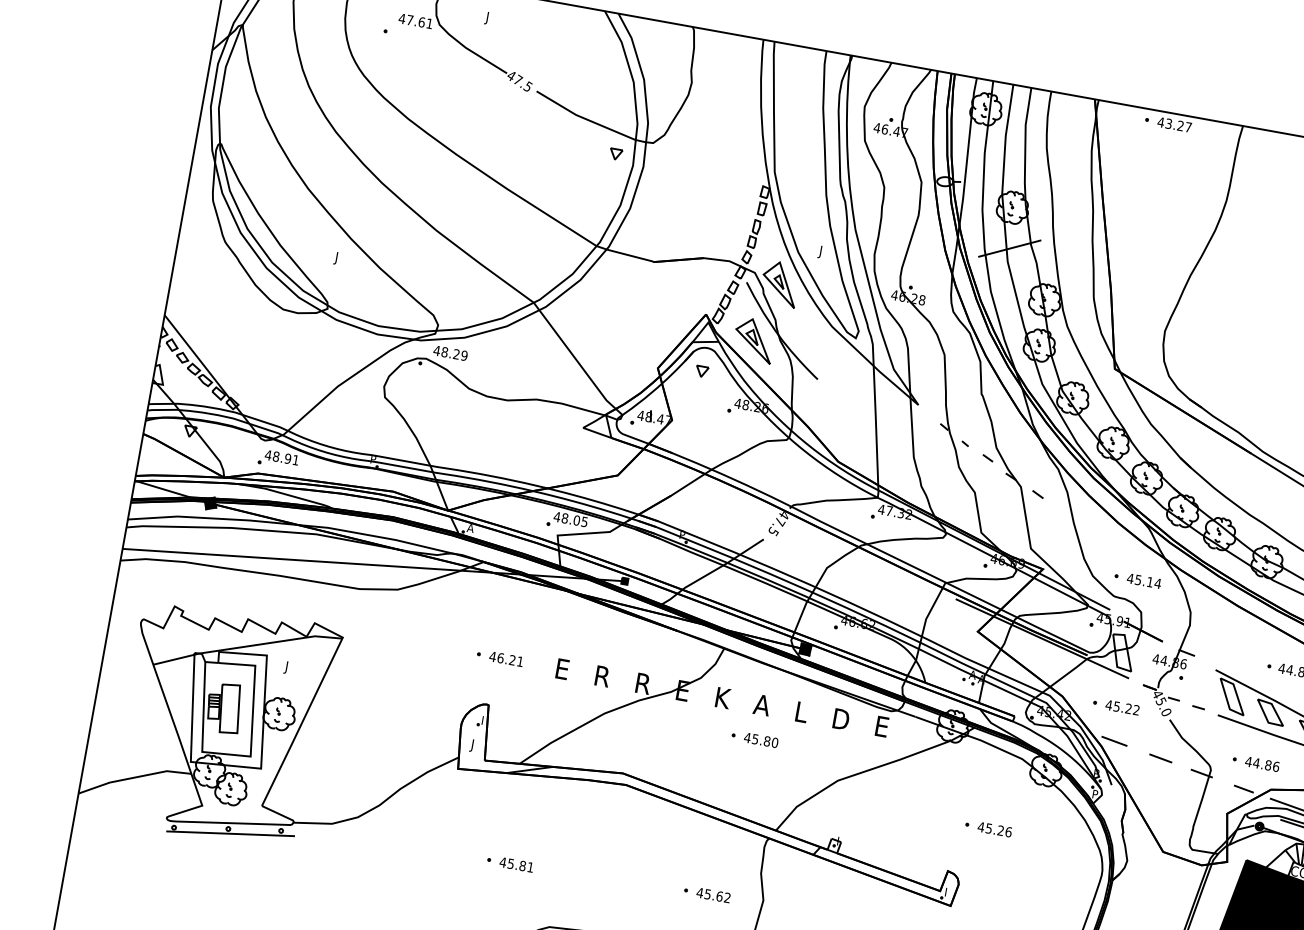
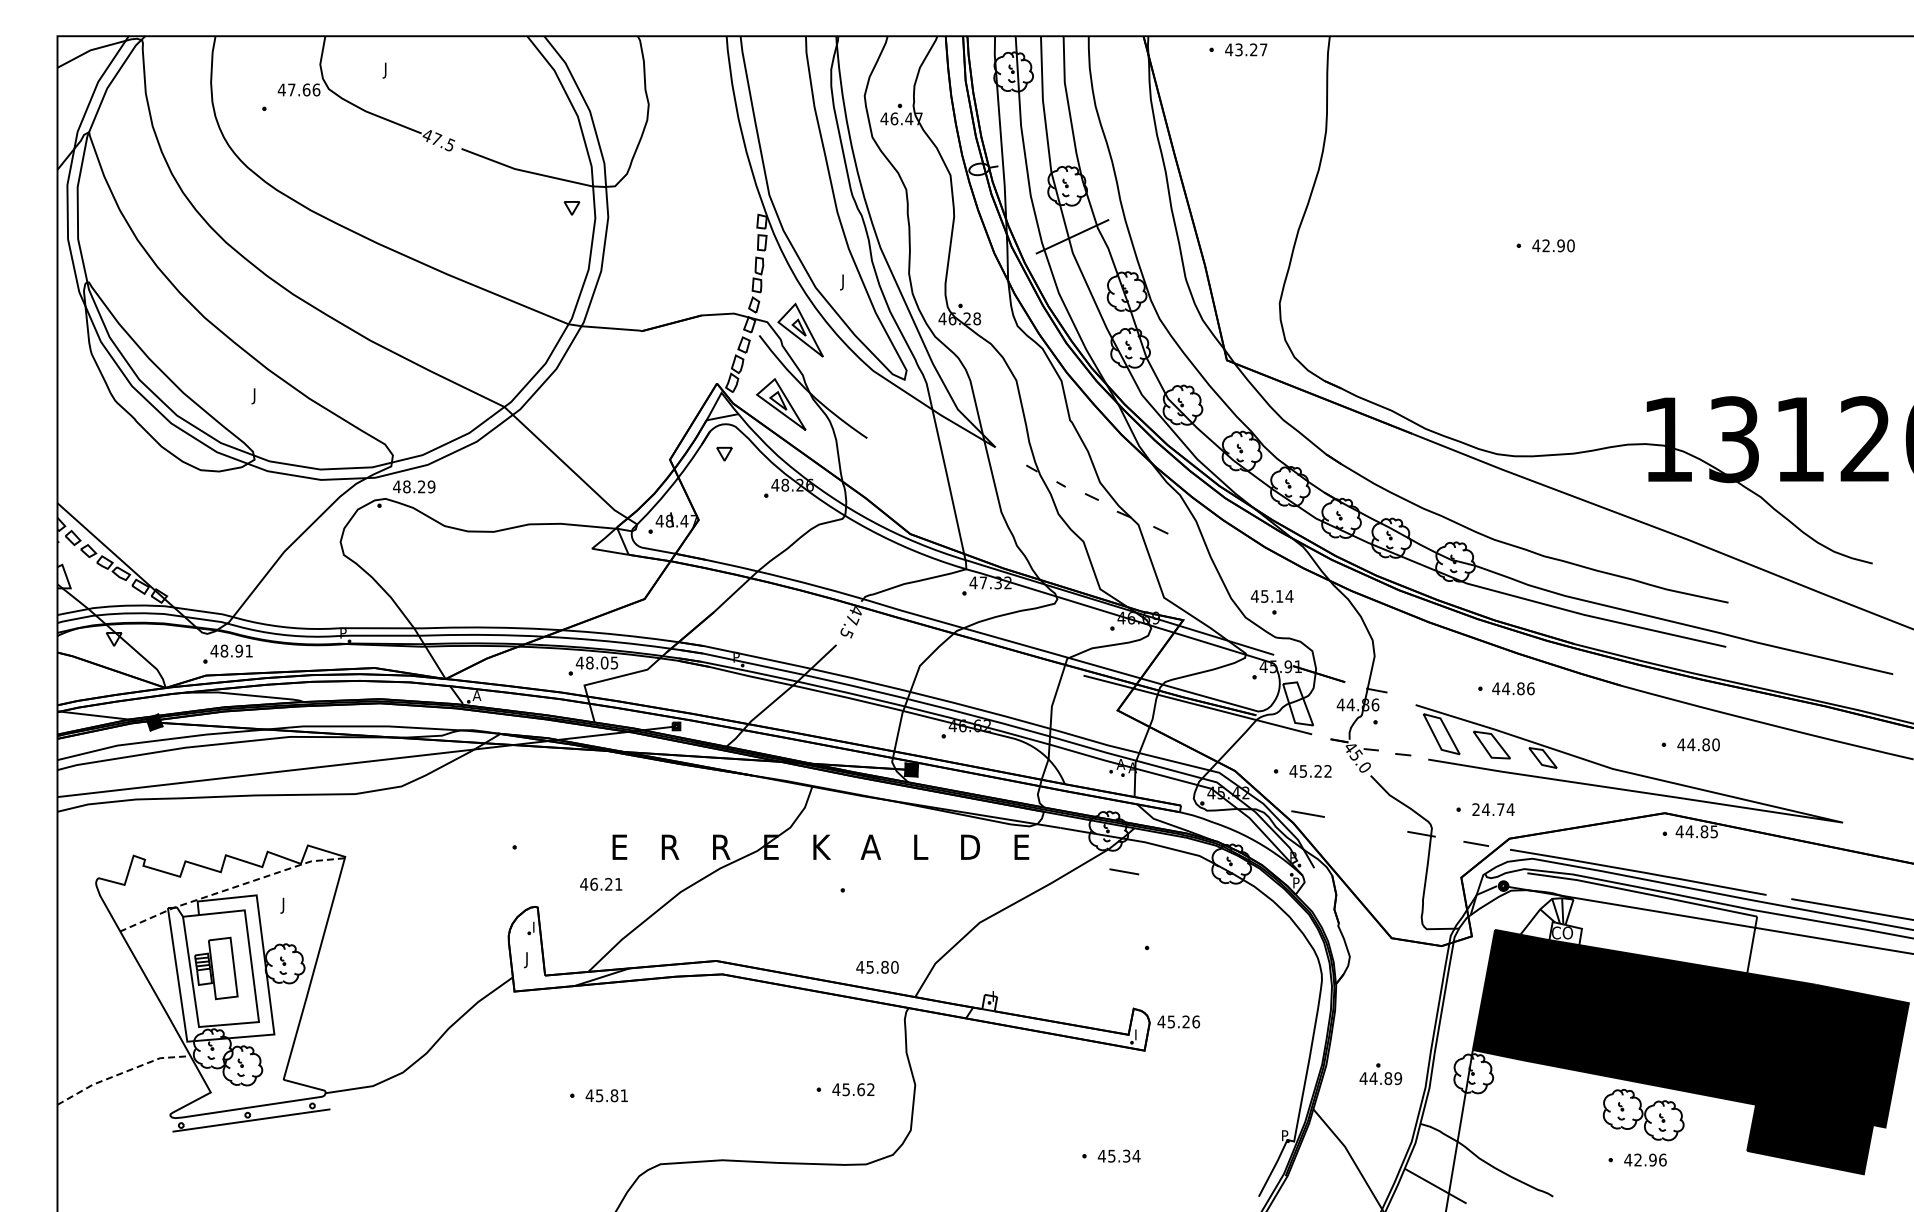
text: (429, 23) -> (316, 89), 47.61 -> 47.66
text: (1143, 581) -> (1271, 596), moved
line: (247, 646) -> (230, 888), solid -> dashed
text: (506, 659) -> (601, 884), moved
text: (761, 740) -> (877, 967), moved
line: (1161, 758) -> (1124, 871), moved
text: (1262, 764) -> (1493, 809), 44.86 -> 24.74
line: (134, 777) -> (122, 1073), solid -> dashed
text: (994, 829) -> (1178, 1021), moved

